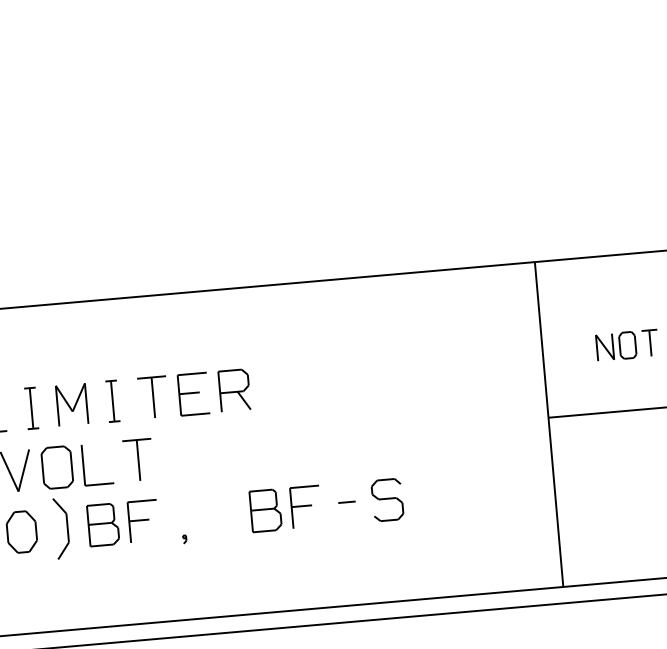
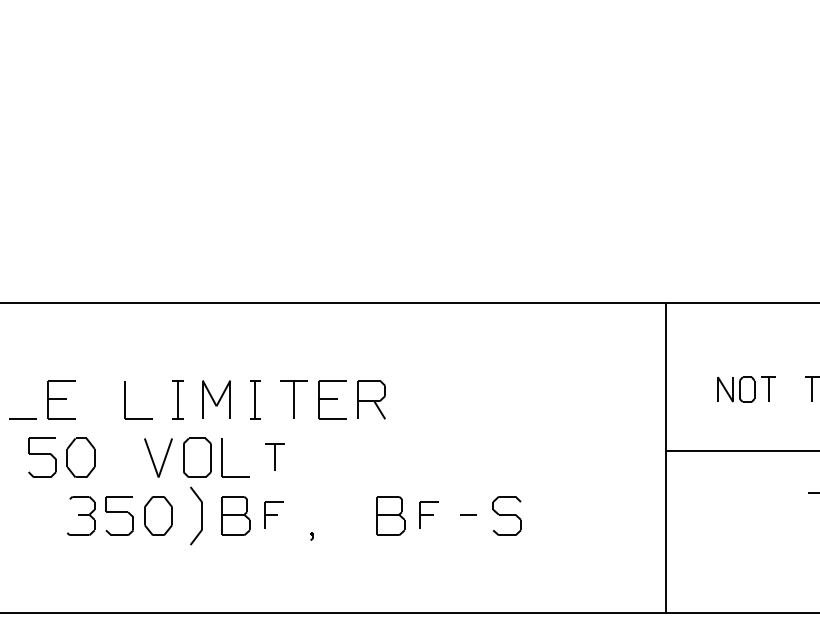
part: (138, 458) -> (274, 456), size x0.7
part: (306, 506) -> (429, 515), size x0.7
part: (143, 520) -> (274, 515), size x0.7

